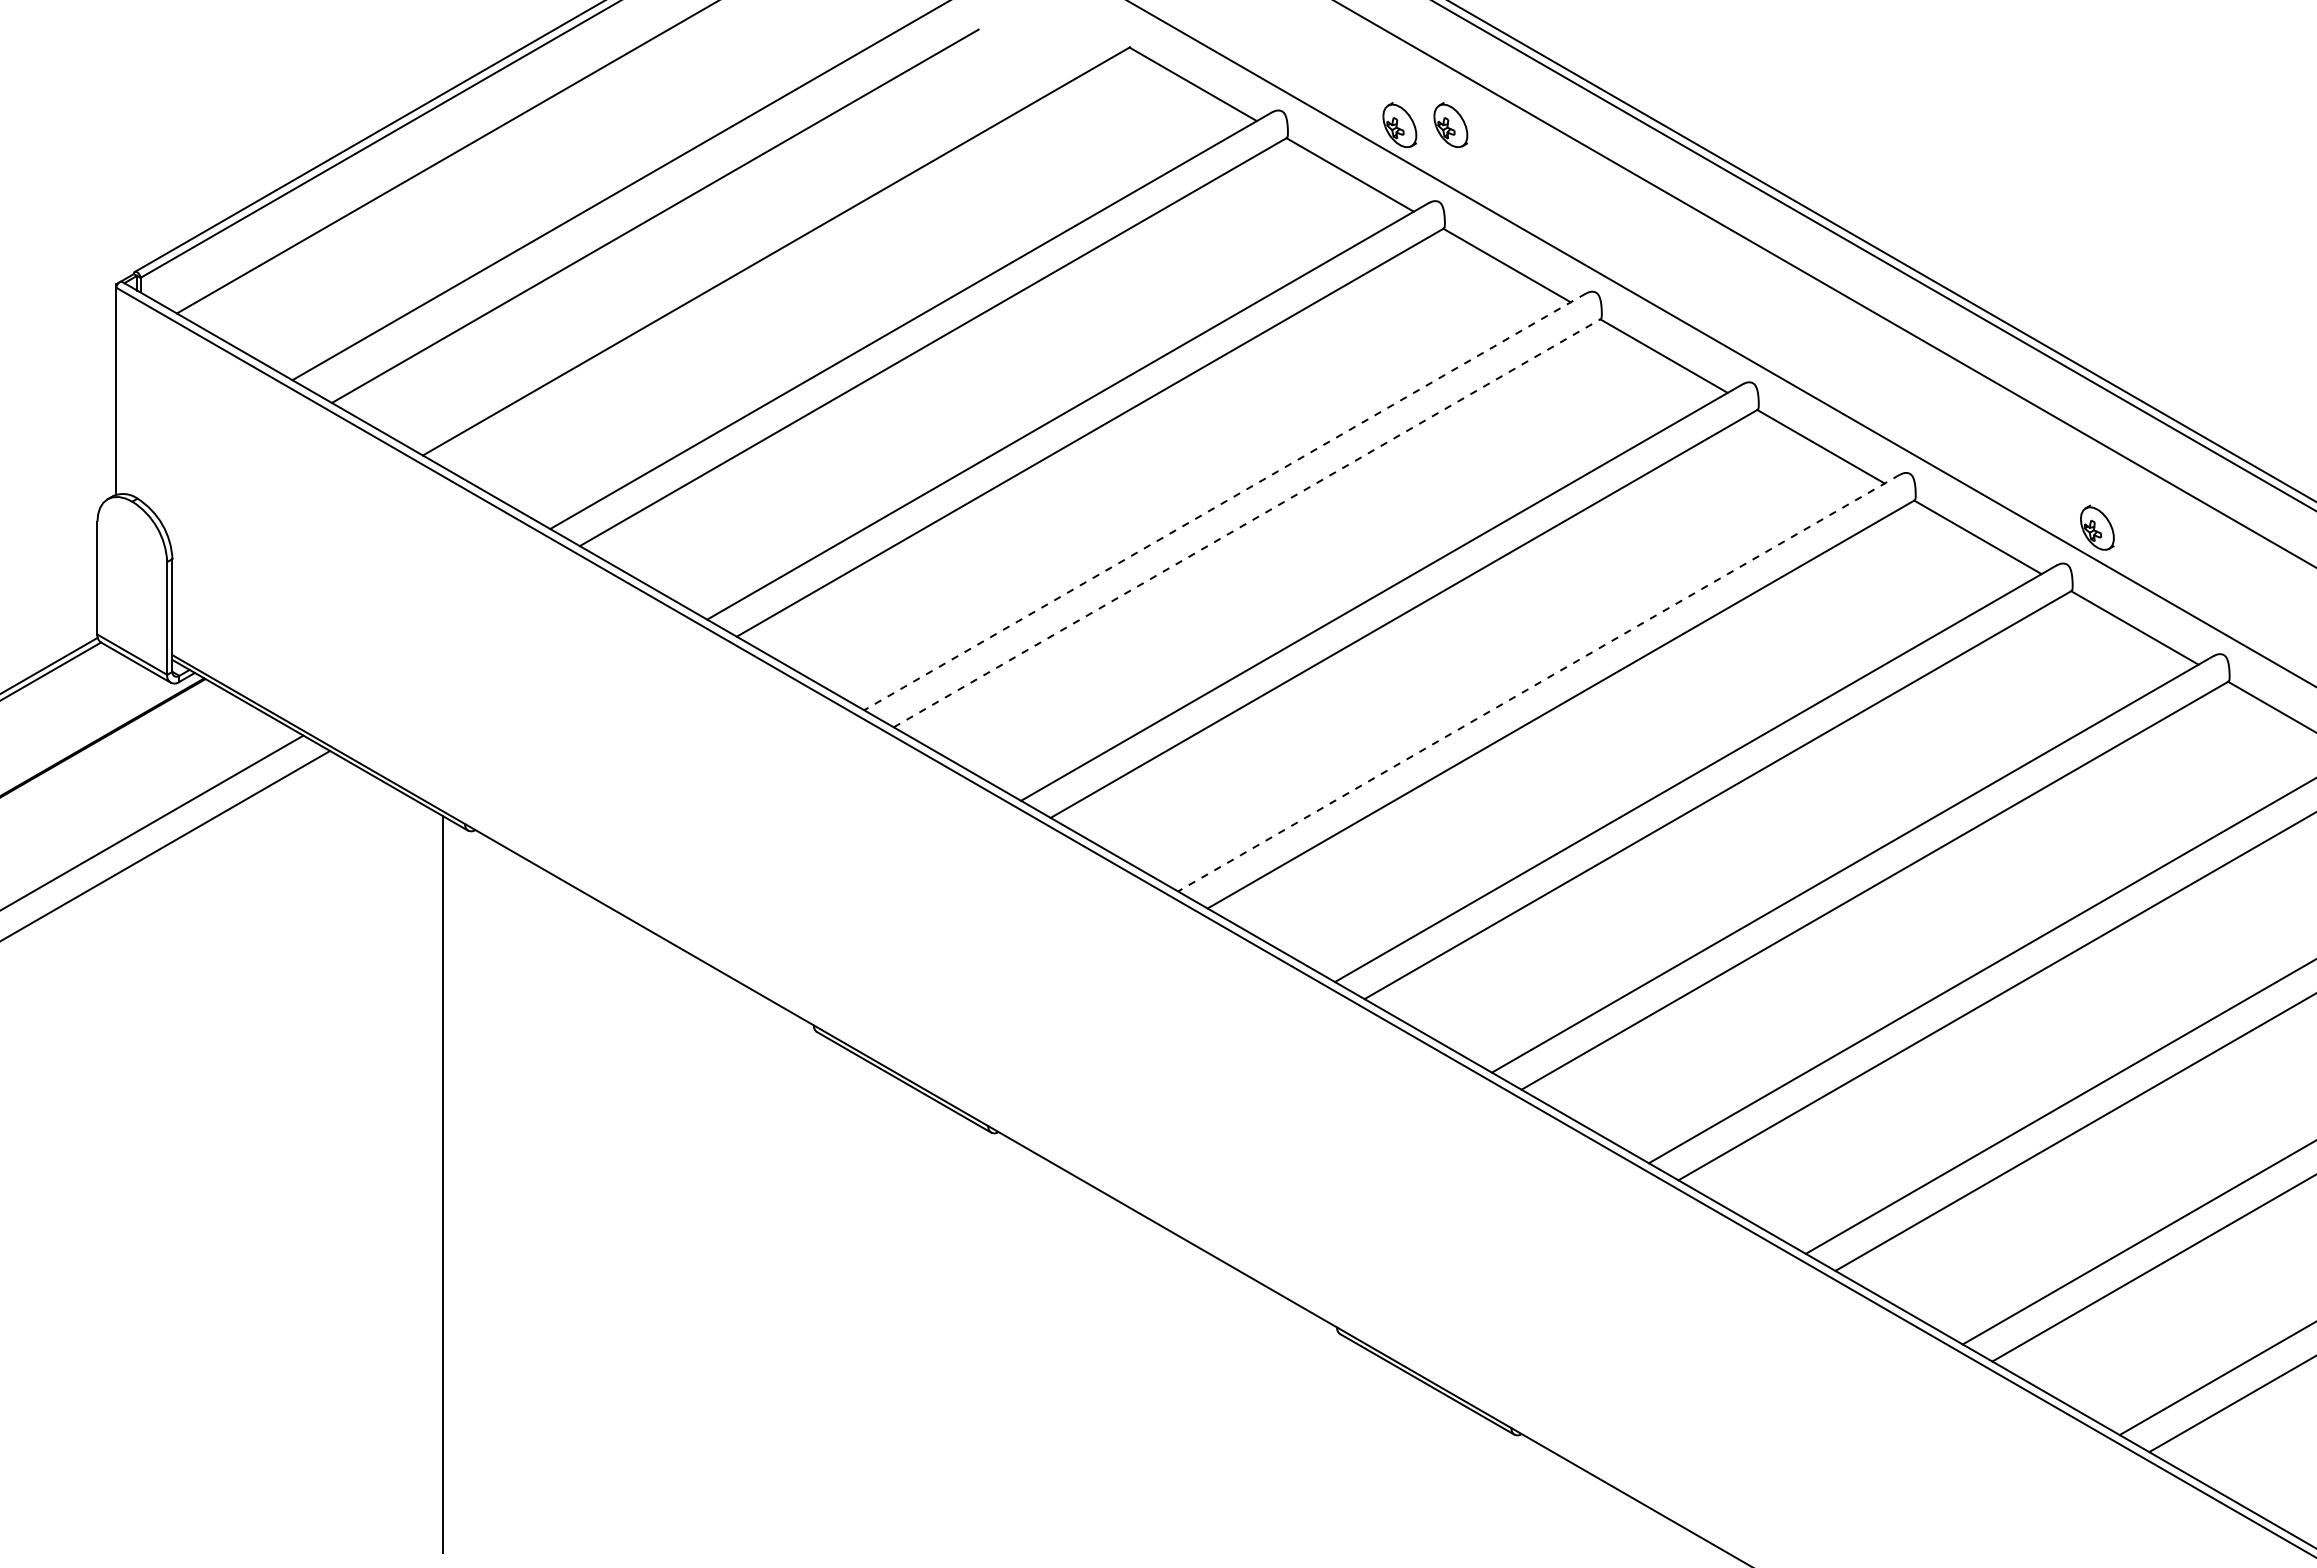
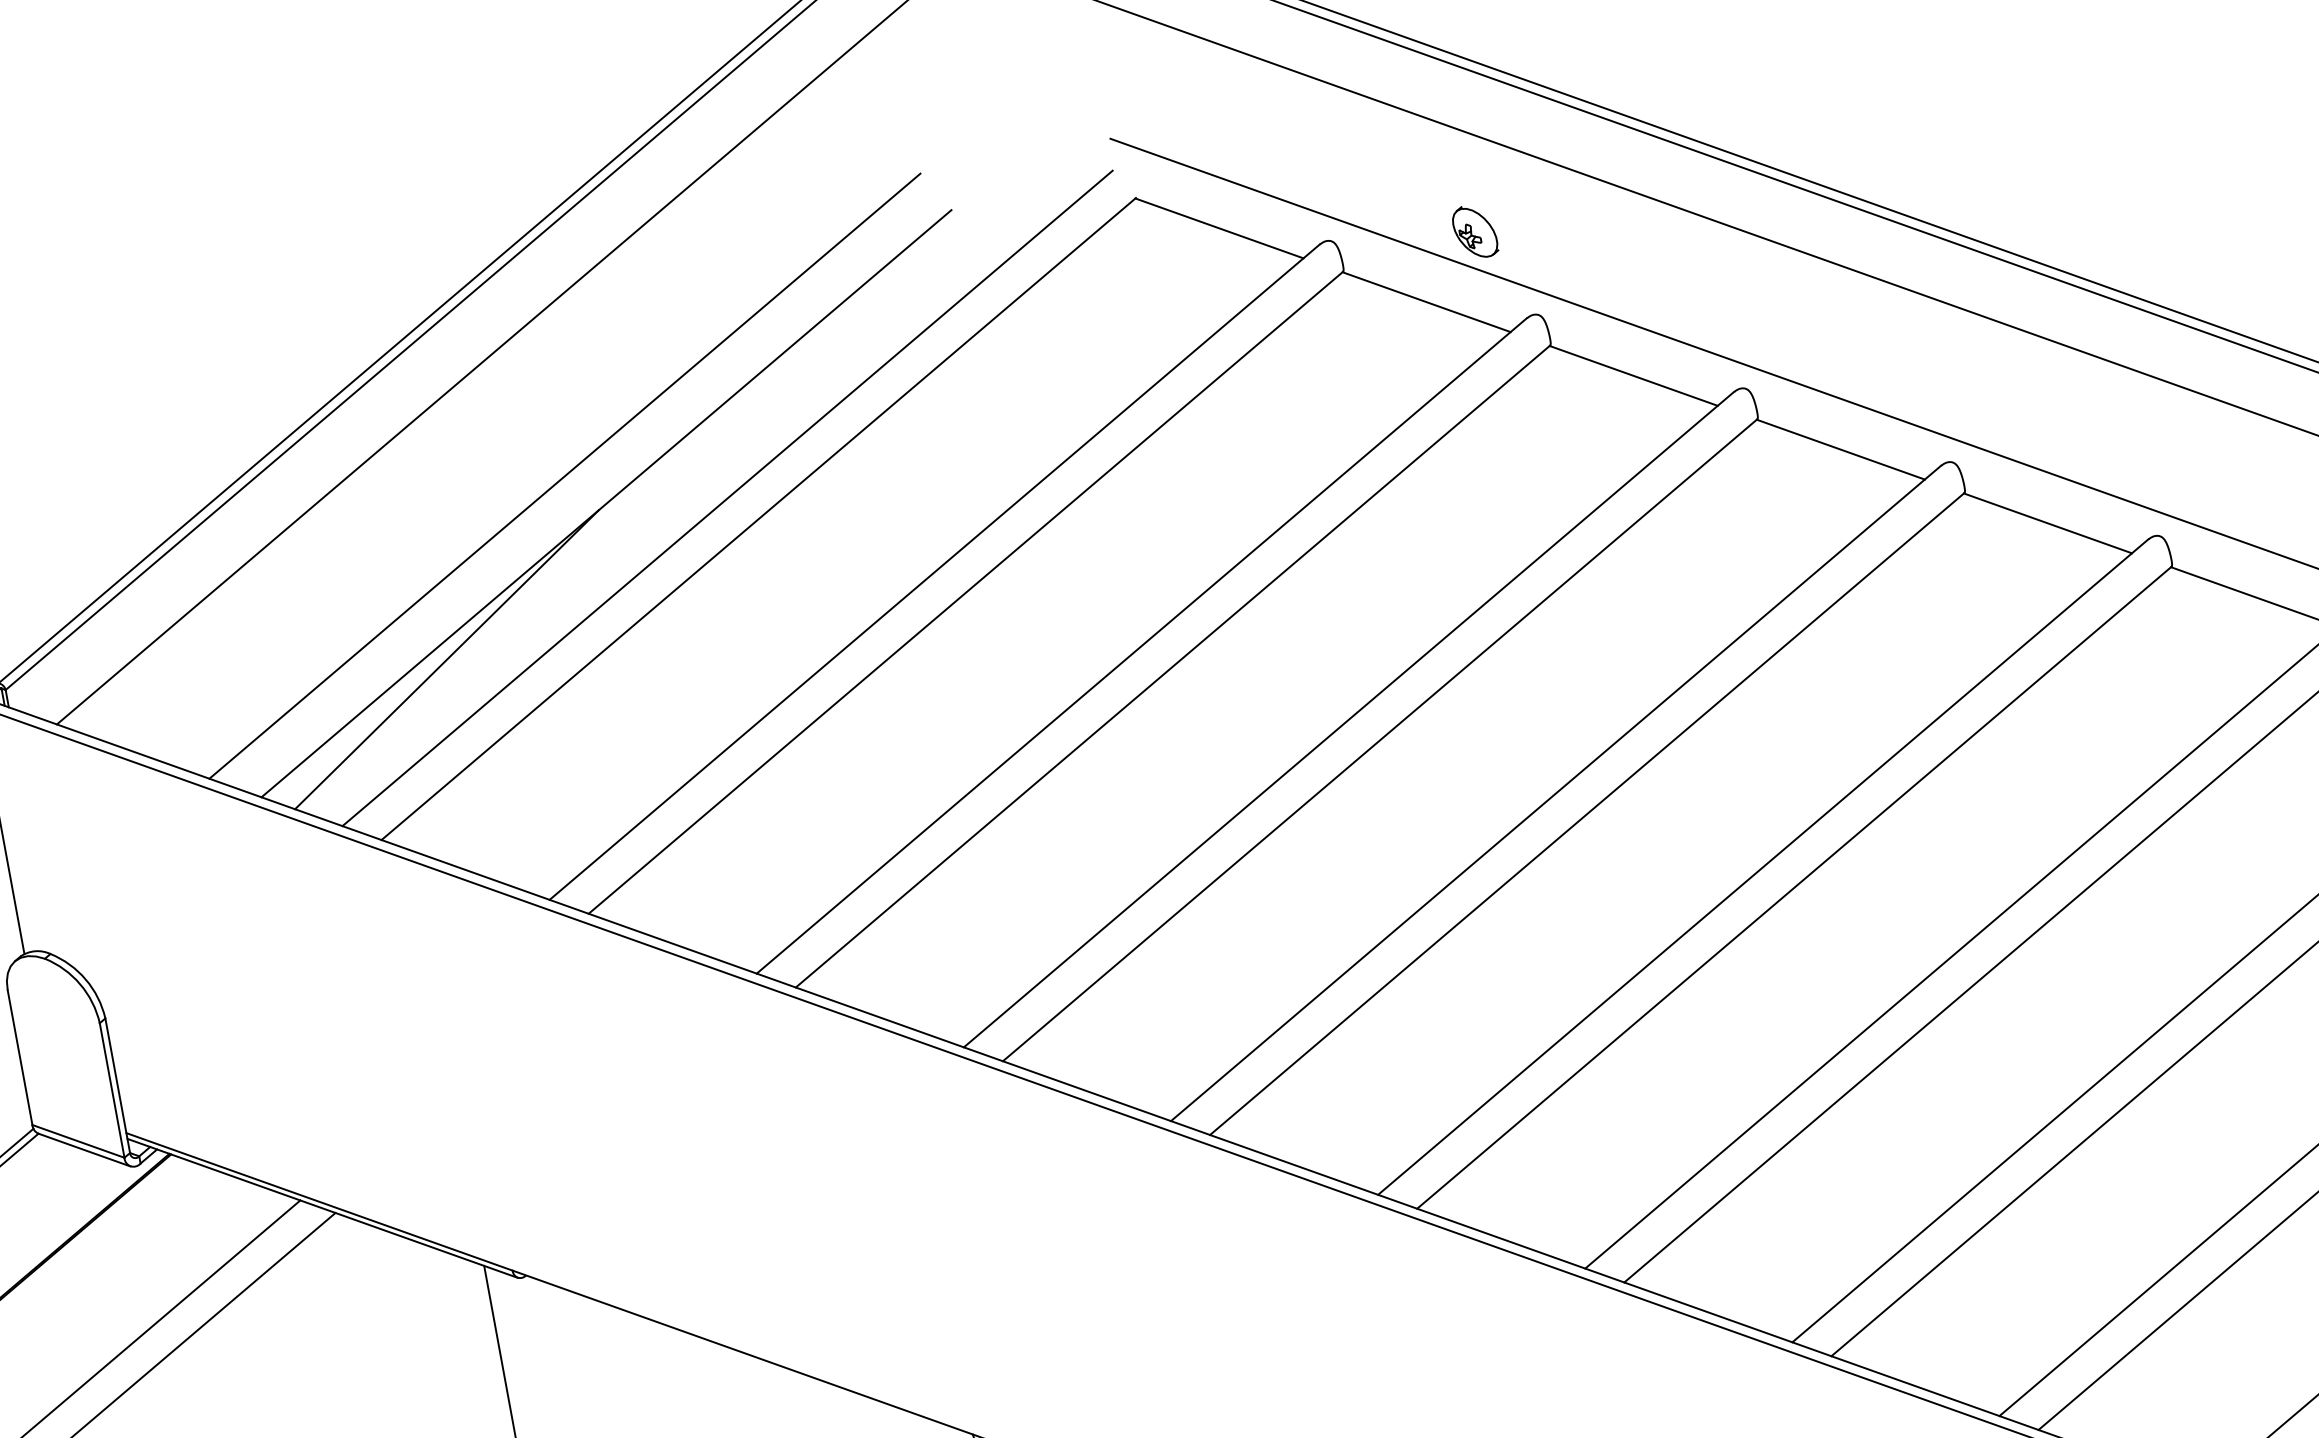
part: (1450, 124) -> (1535, 220), removed
line: (754, 229) -> (727, 497), added
line: (502, 318) -> (446, 659), added
line: (1225, 501) -> (1349, 719), dashed -> solid
line: (1247, 522) -> (1380, 739), dashed -> solid
line: (1539, 683) -> (1763, 867), dashed -> solid

